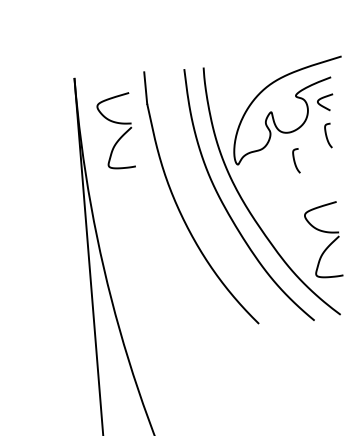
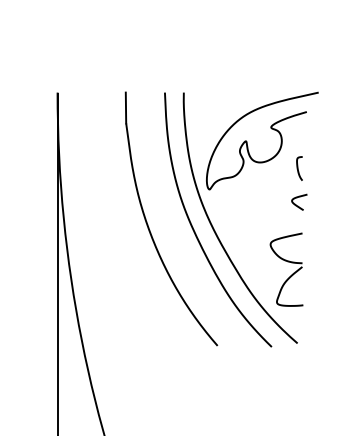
curve: (323, 99) -> (297, 198), moved
part: (116, 123) -> (94, 140), removed
curve: (295, 160) -> (265, 190), removed

